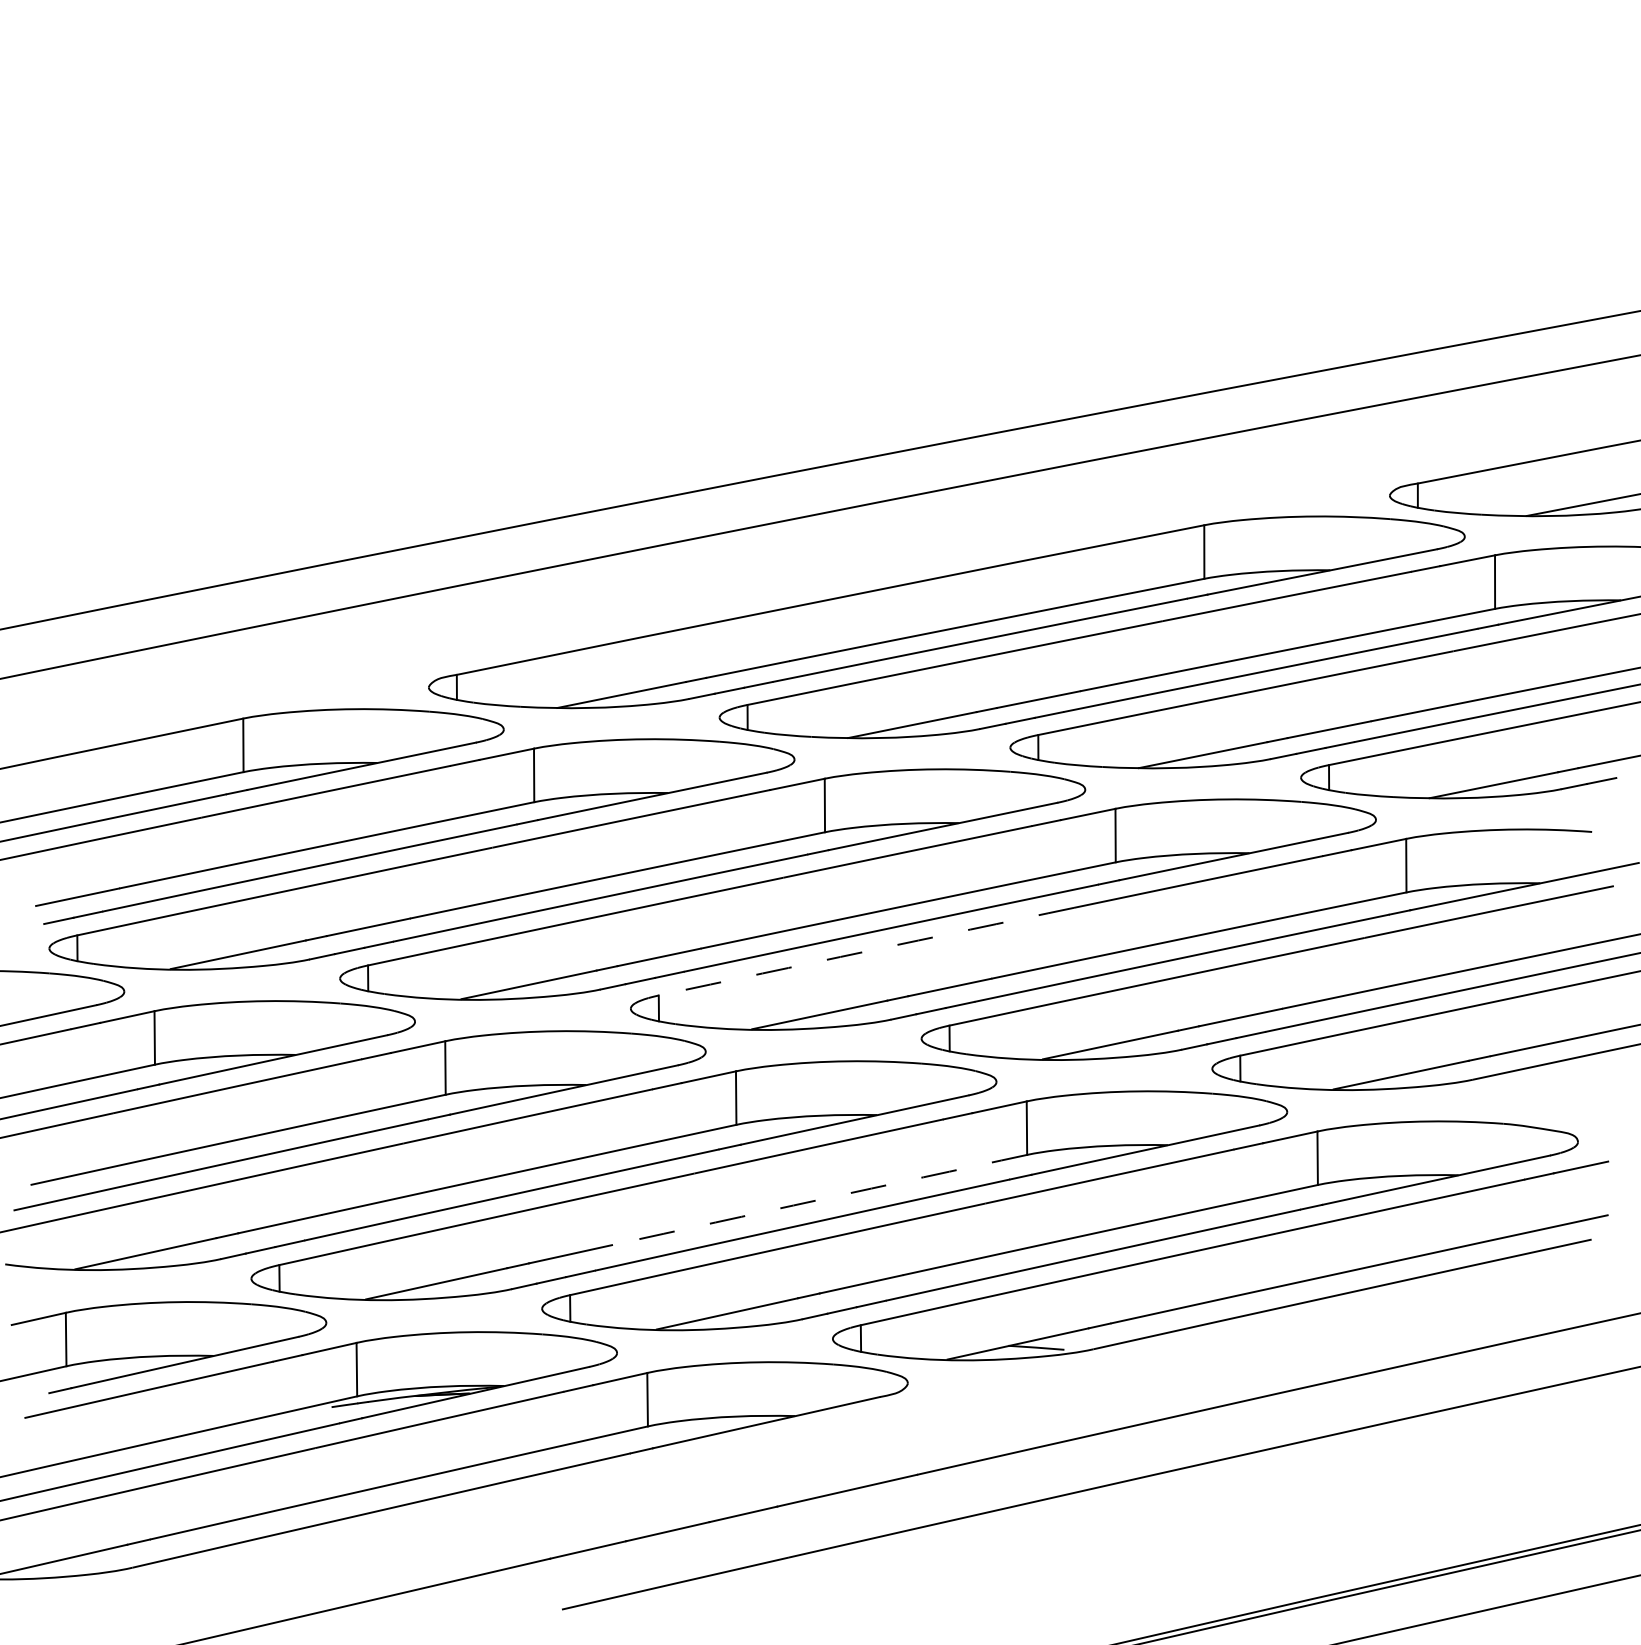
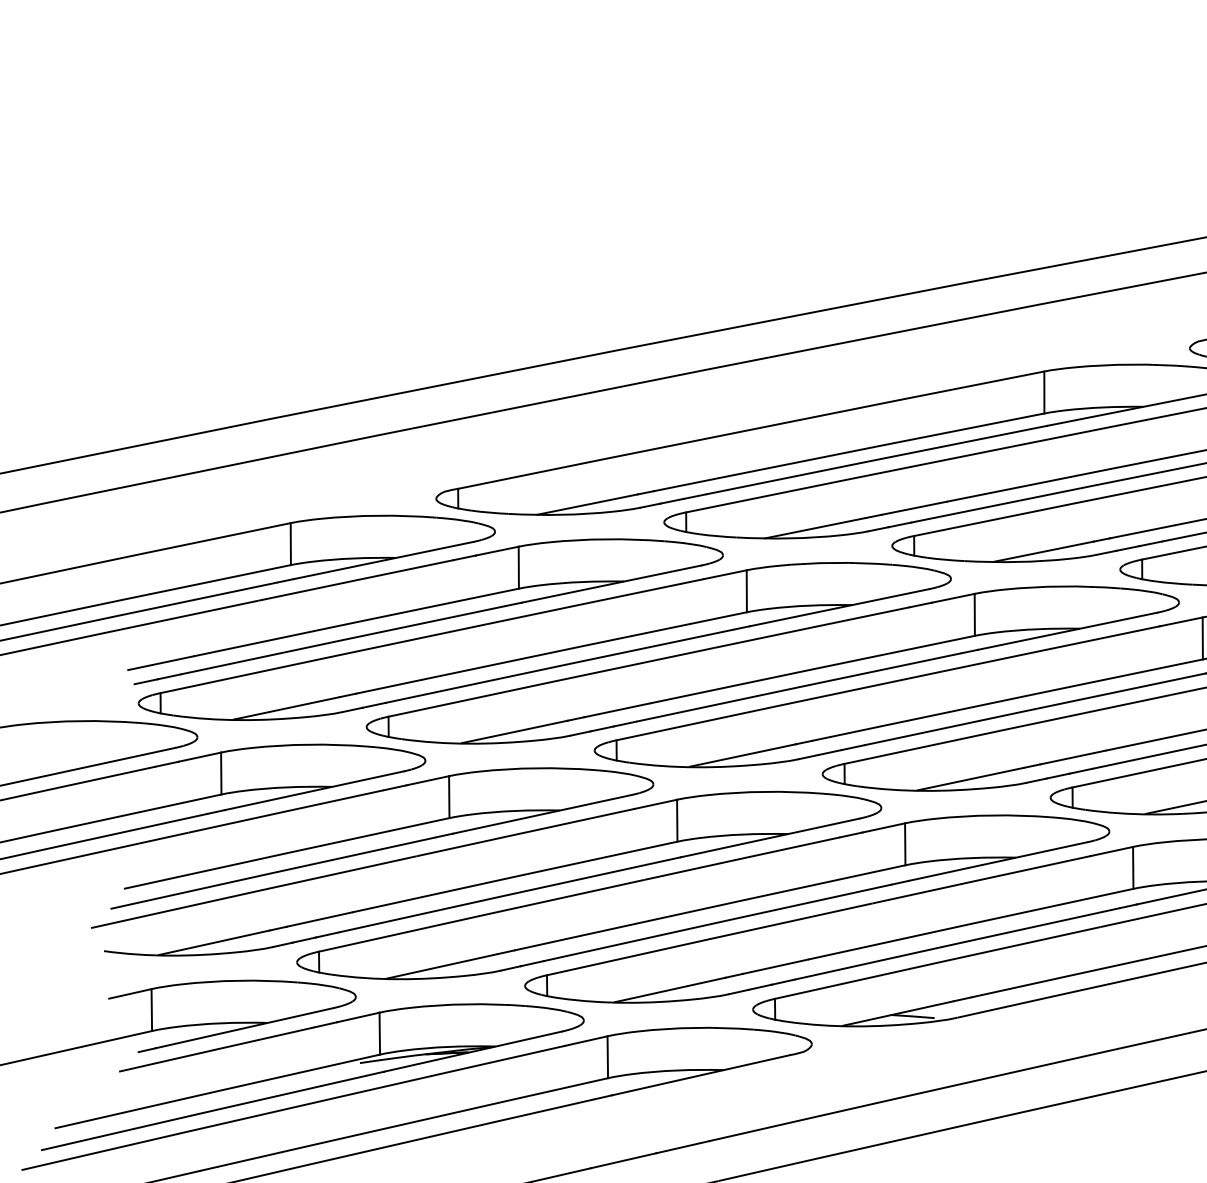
arc: (866, 951) -> (779, 705), dashed -> solid
arc: (819, 1199) -> (742, 900), dashed -> solid

